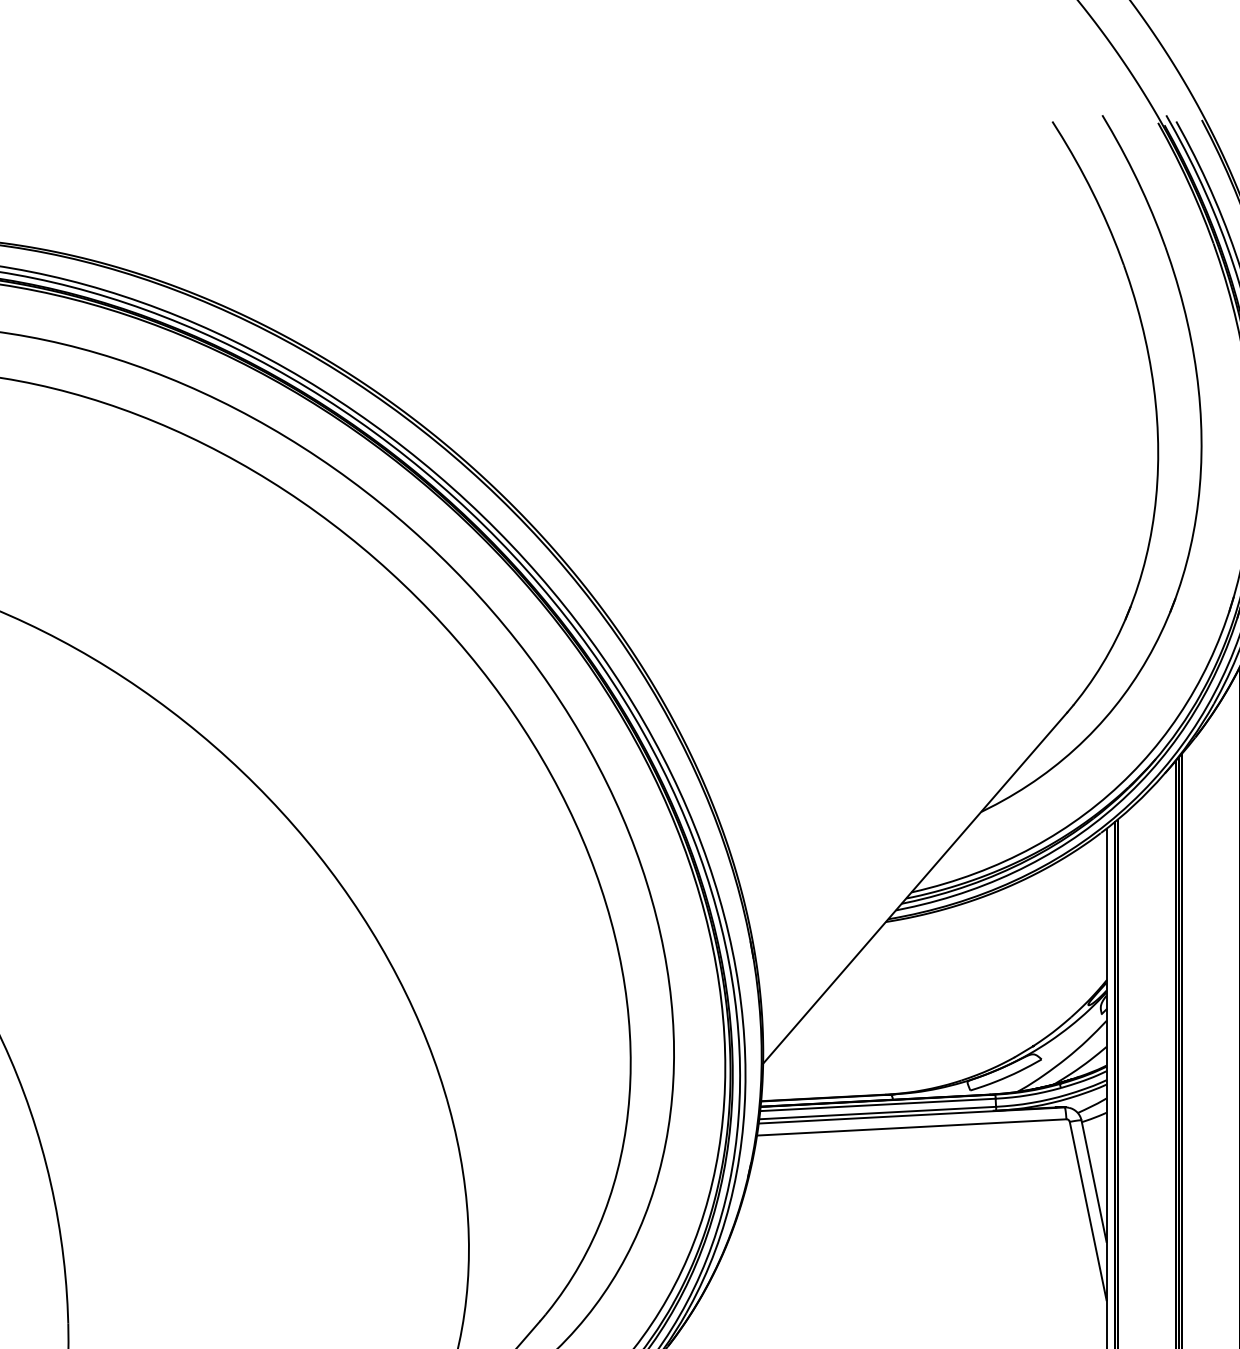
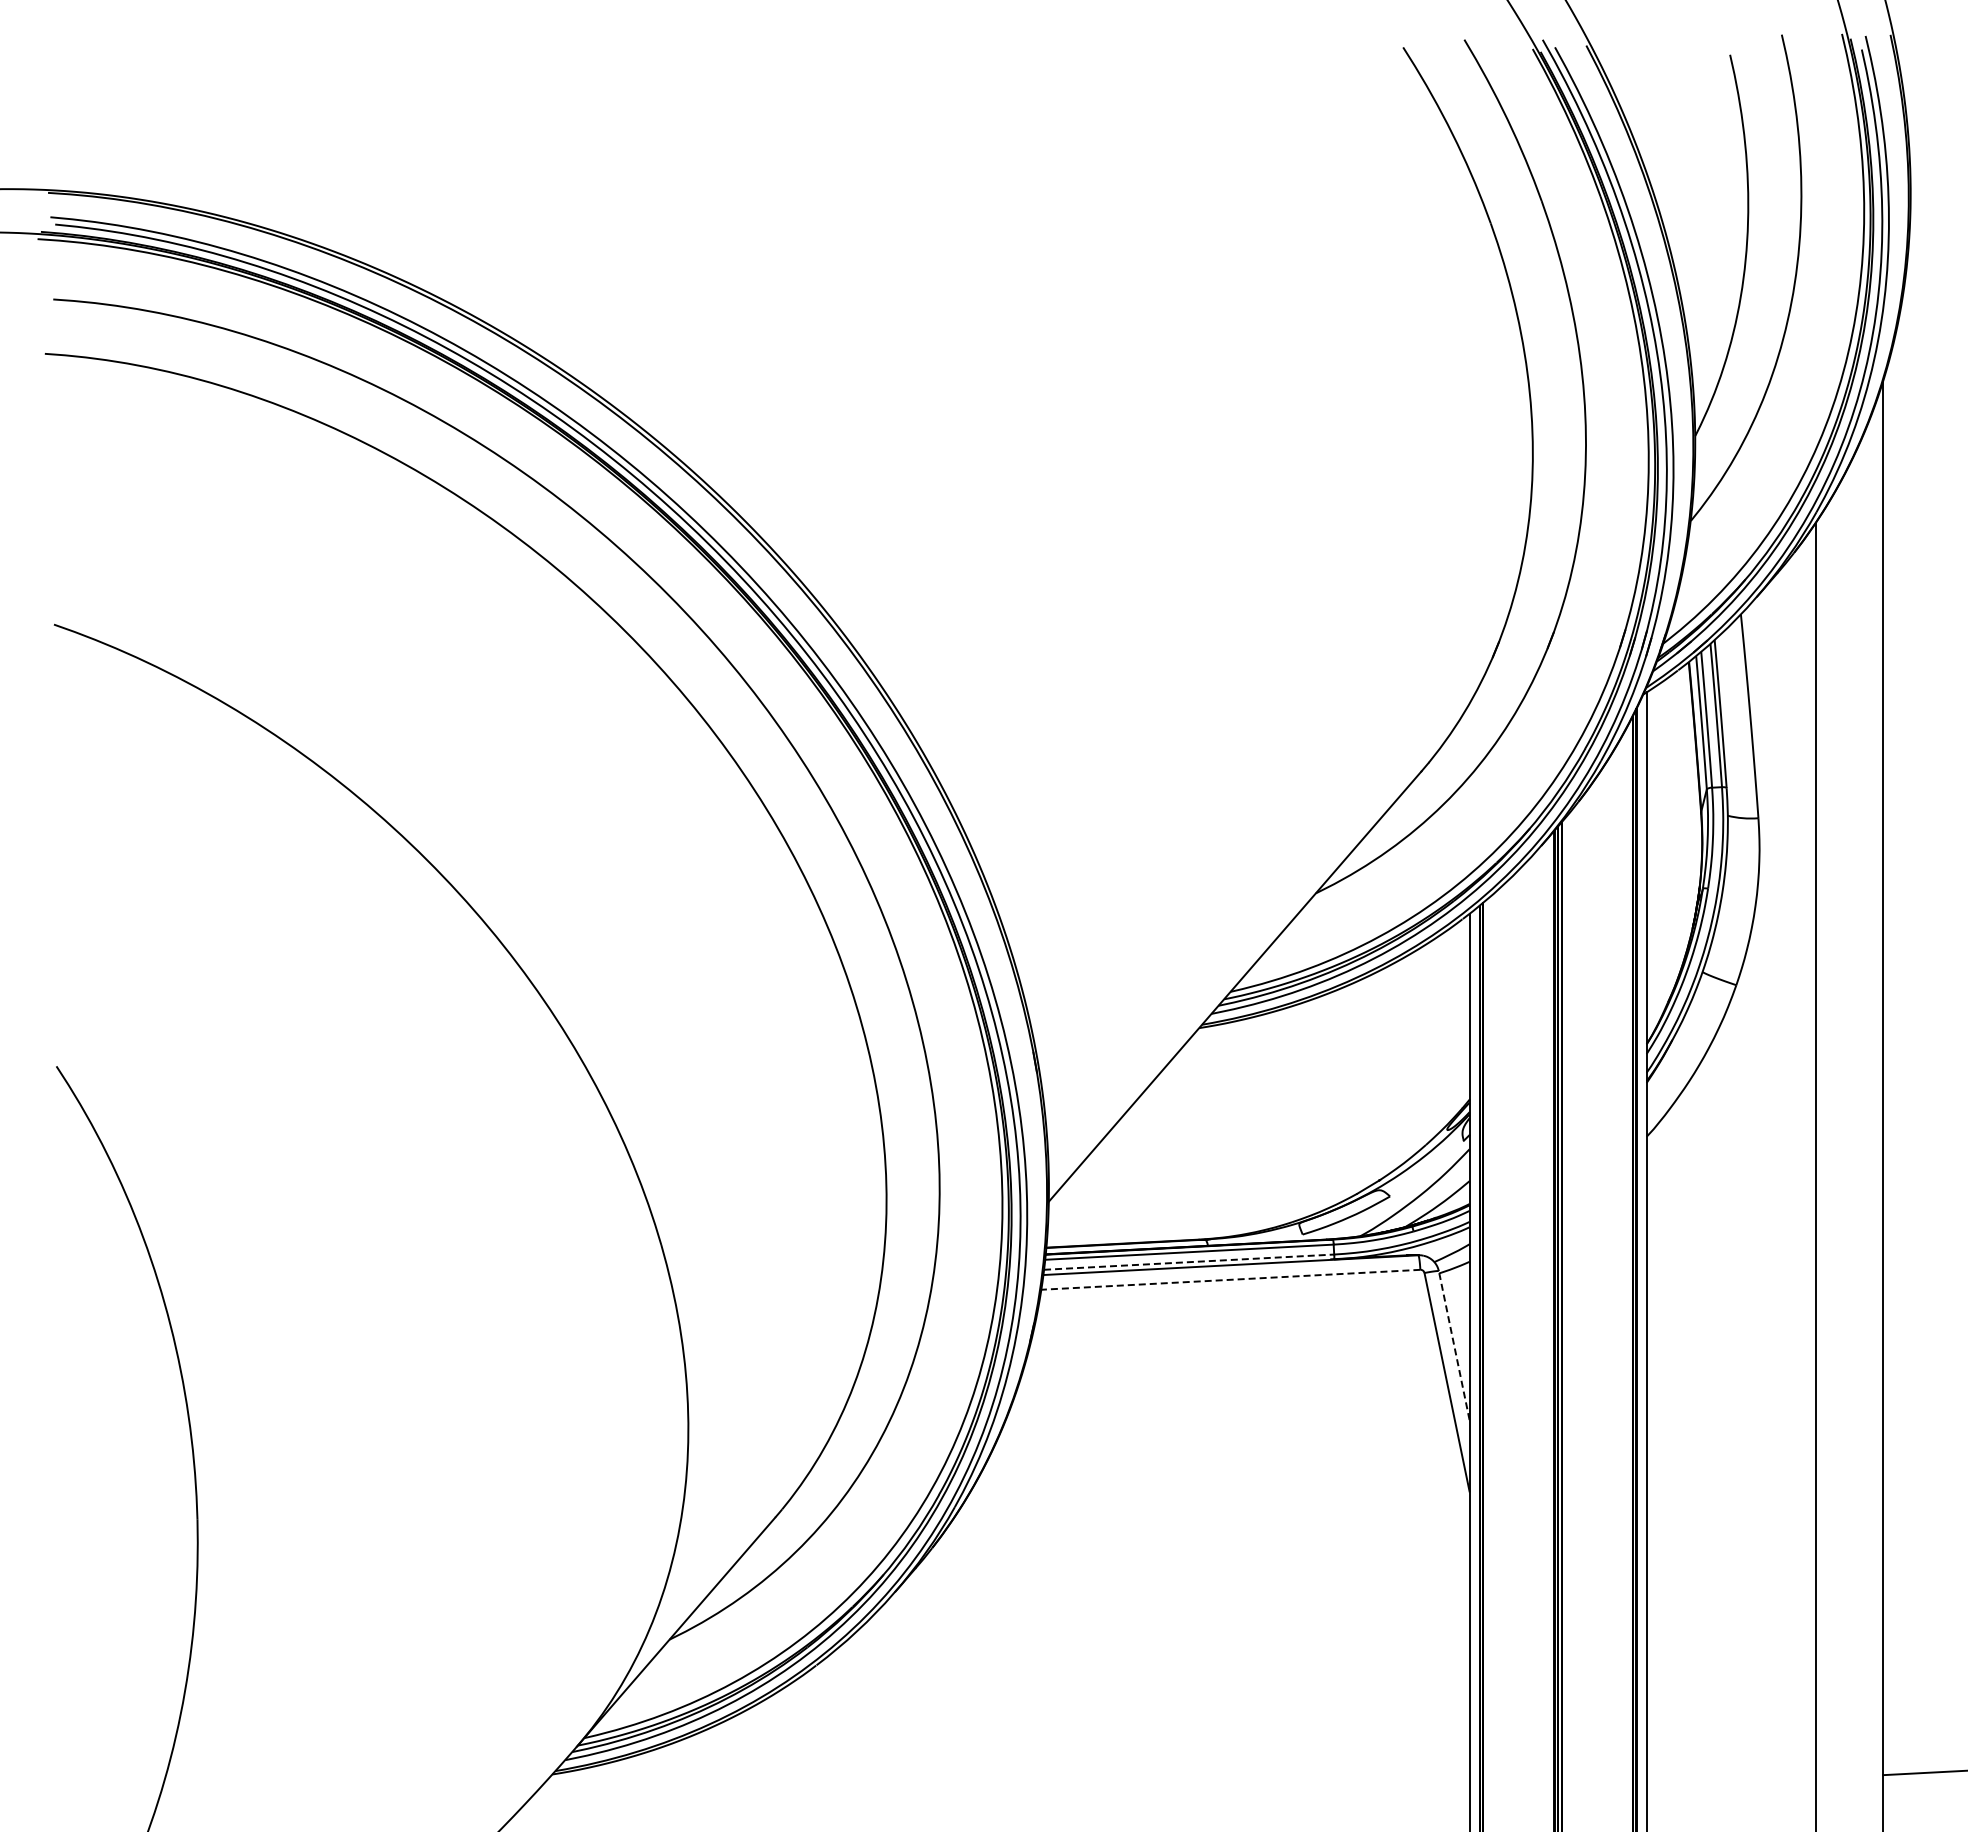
line: (877, 1113) -> (1189, 1262), solid -> dashed
line: (911, 1127) -> (1230, 1279), solid -> dashed
line: (1094, 1181) -> (1454, 1345), solid -> dashed

